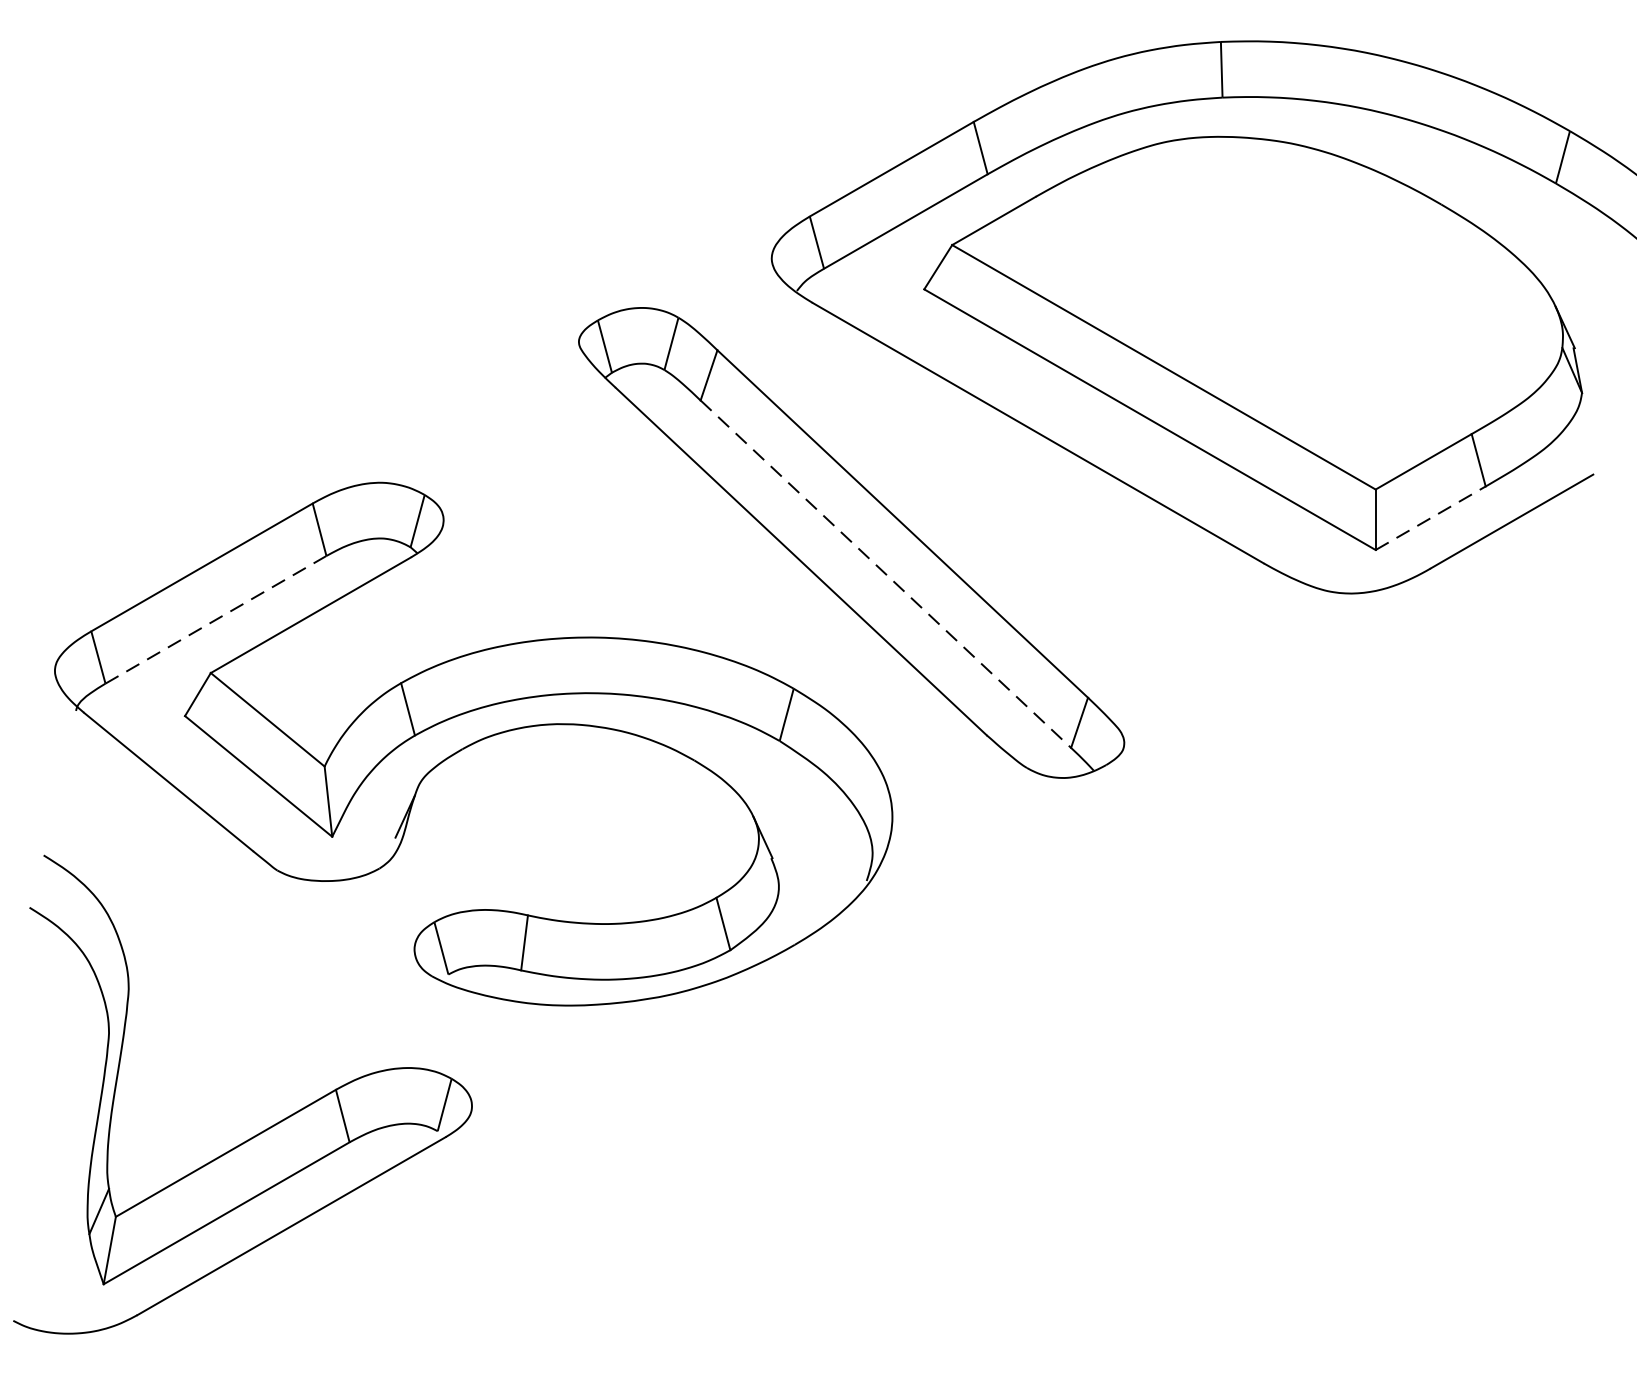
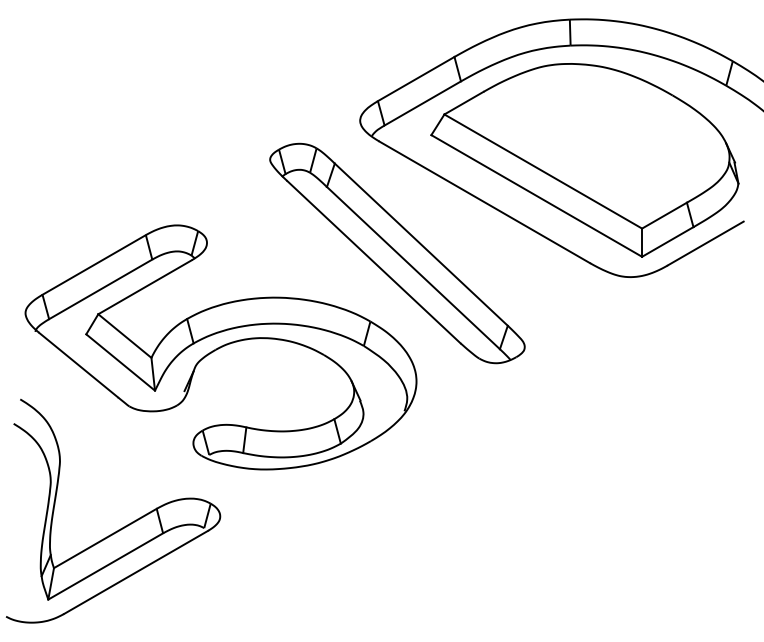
line: (1430, 517) -> (667, 241), dashed -> solid
line: (885, 575) -> (413, 268), dashed -> solid
line: (215, 620) -> (100, 289), dashed -> solid

